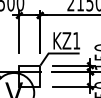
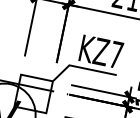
text: (76, 40) -> (116, 54), KZ1 -> KZ7

